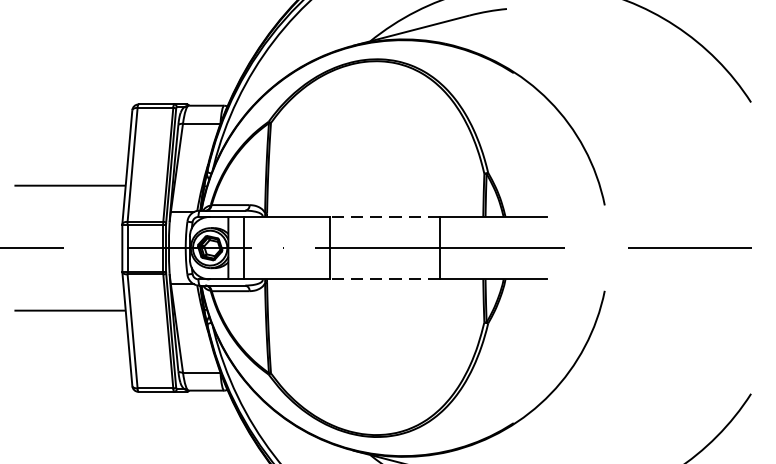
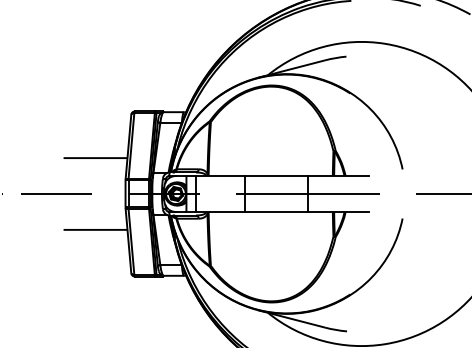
line: (385, 217) -> (276, 176), dashed -> solid
line: (385, 278) -> (276, 211), dashed -> solid

